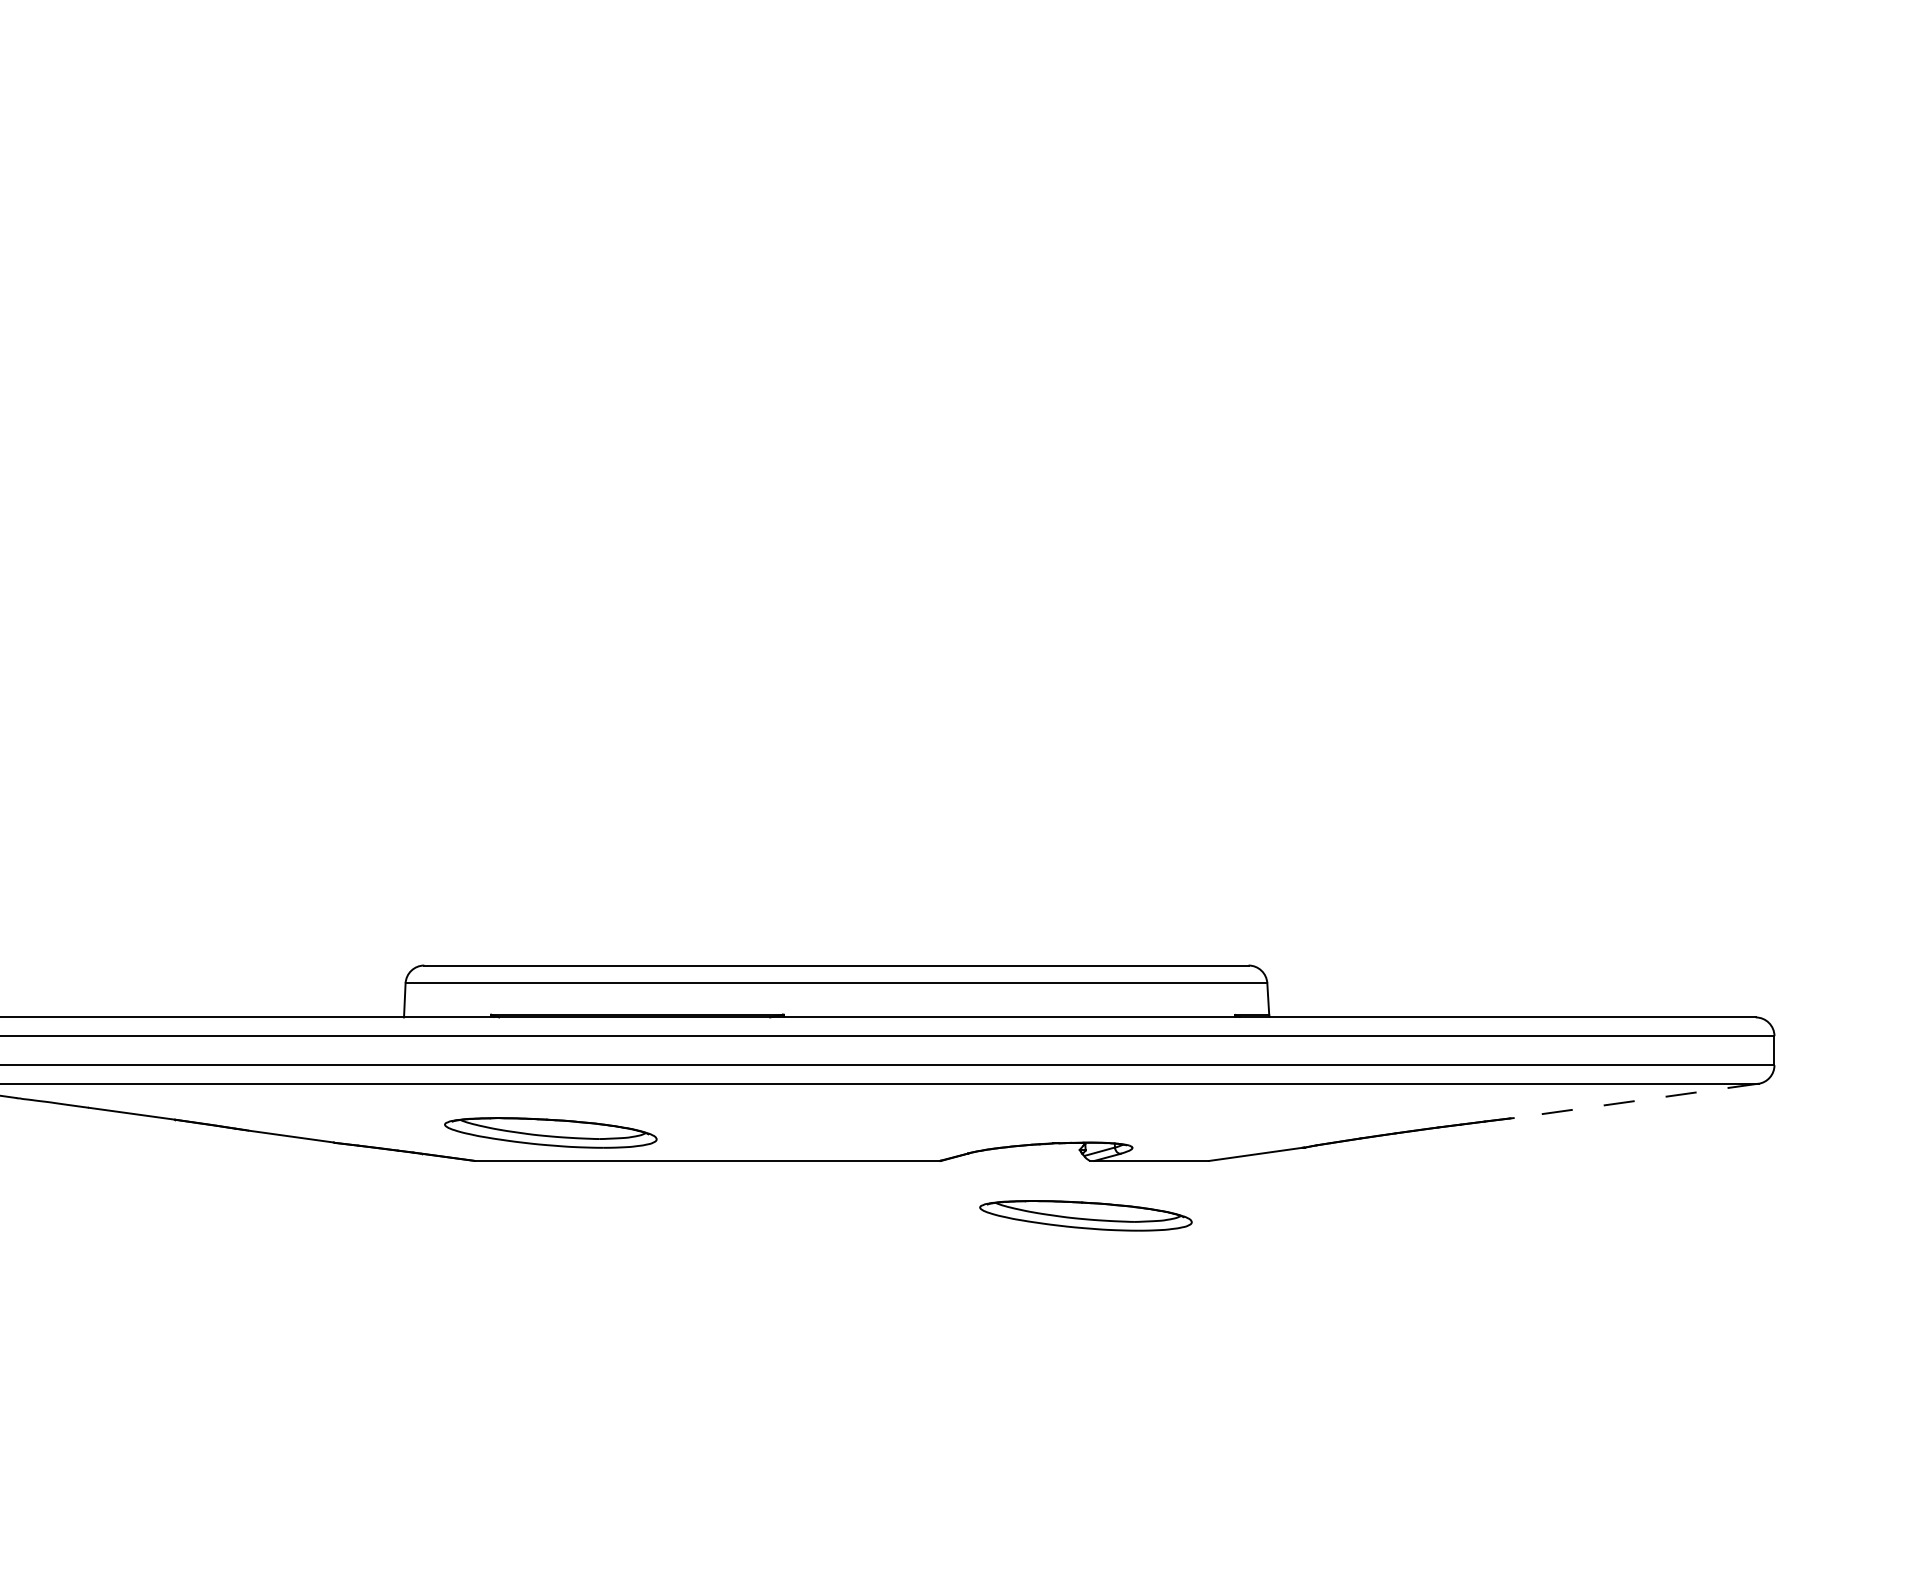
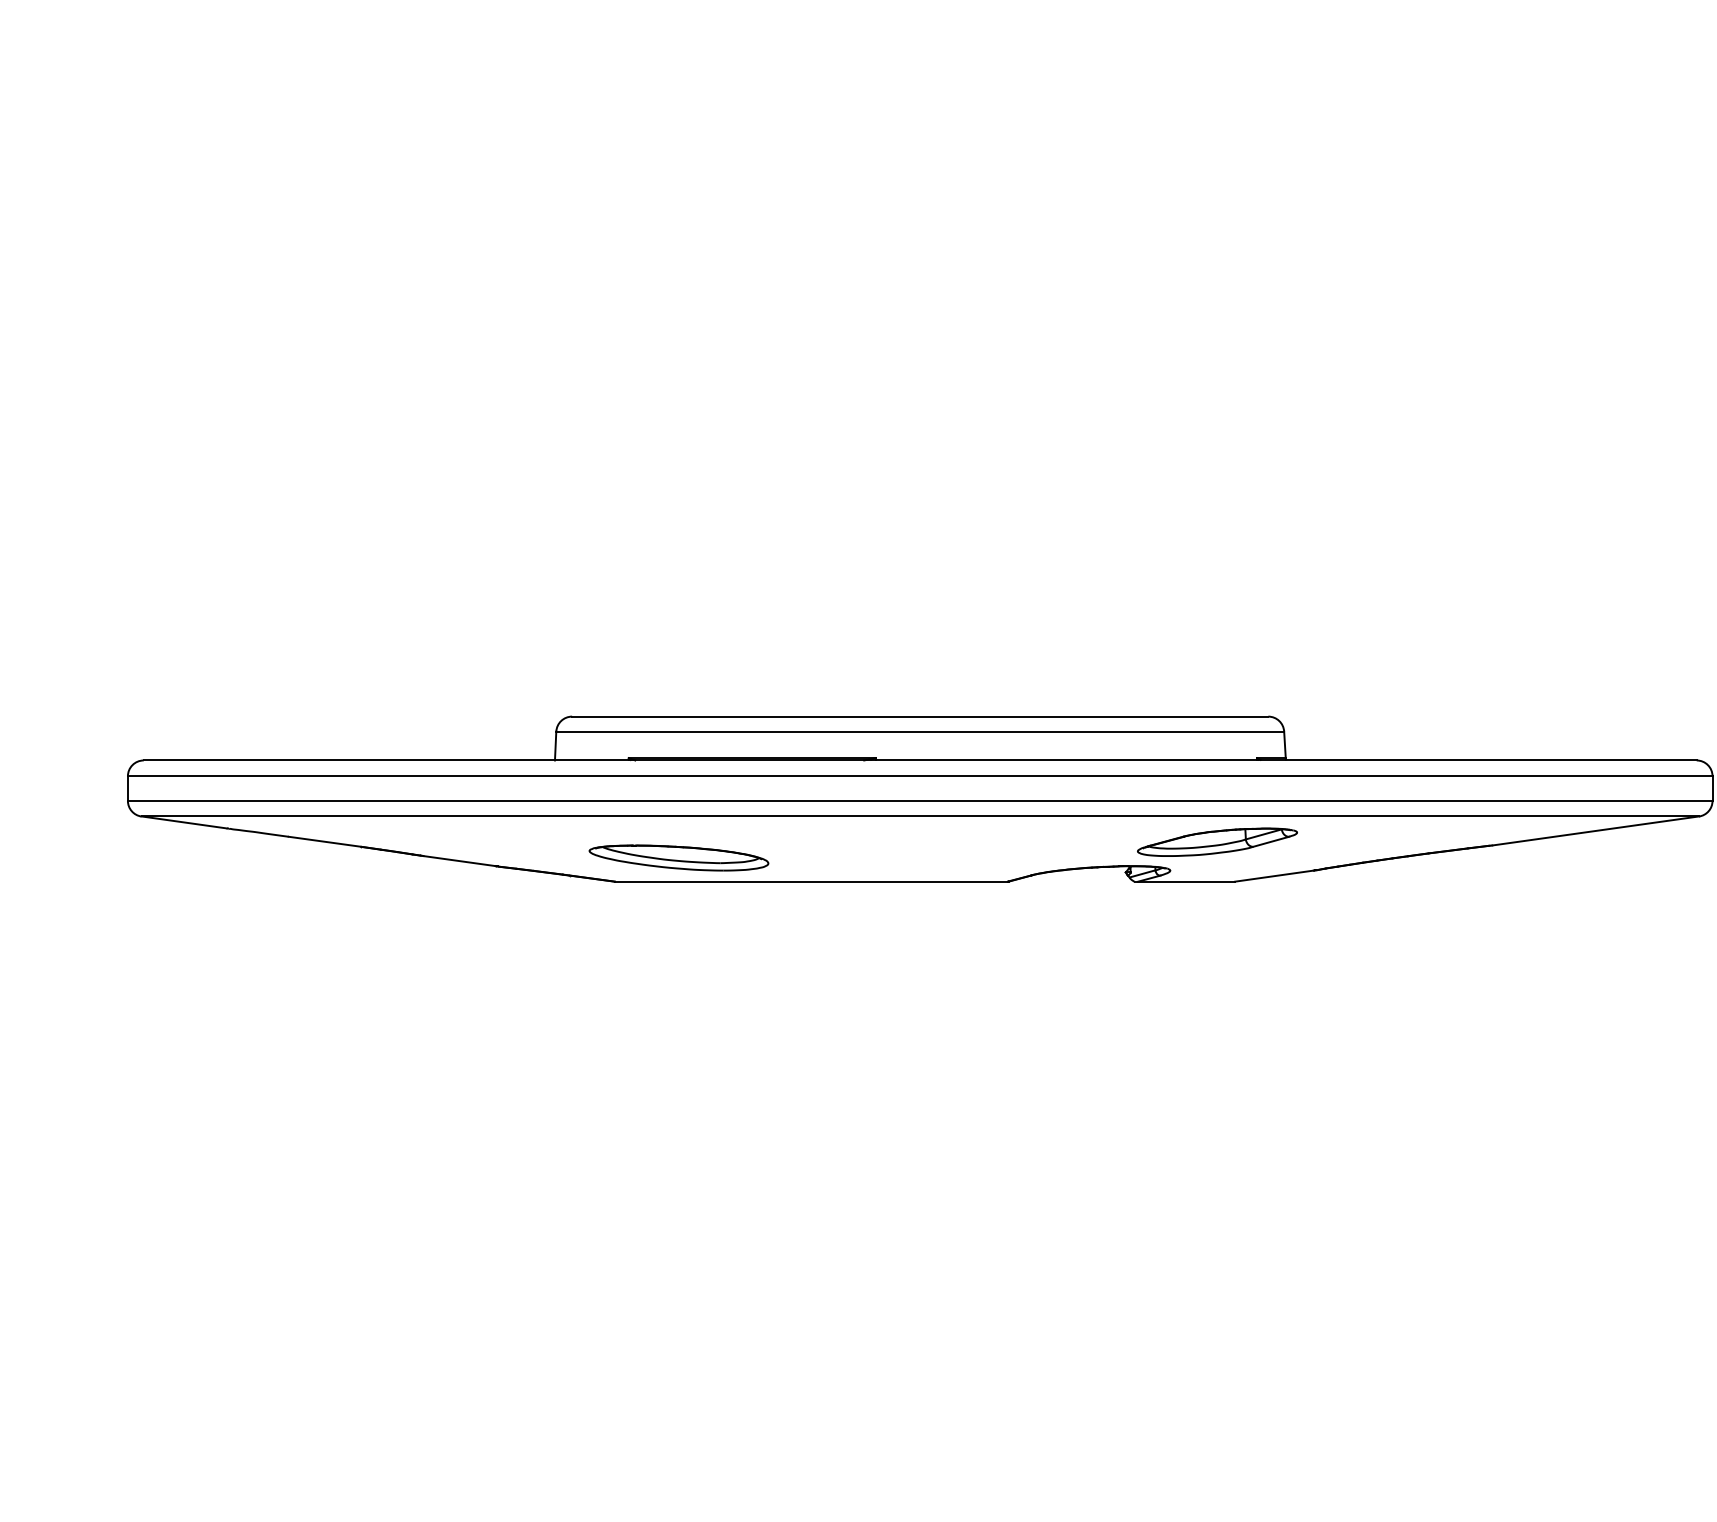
line: (1635, 1101) -> (1595, 831), dashed -> solid
part: (1188, 1113) -> (1217, 841), added
part: (1085, 1215) -> (1130, 927), removed

